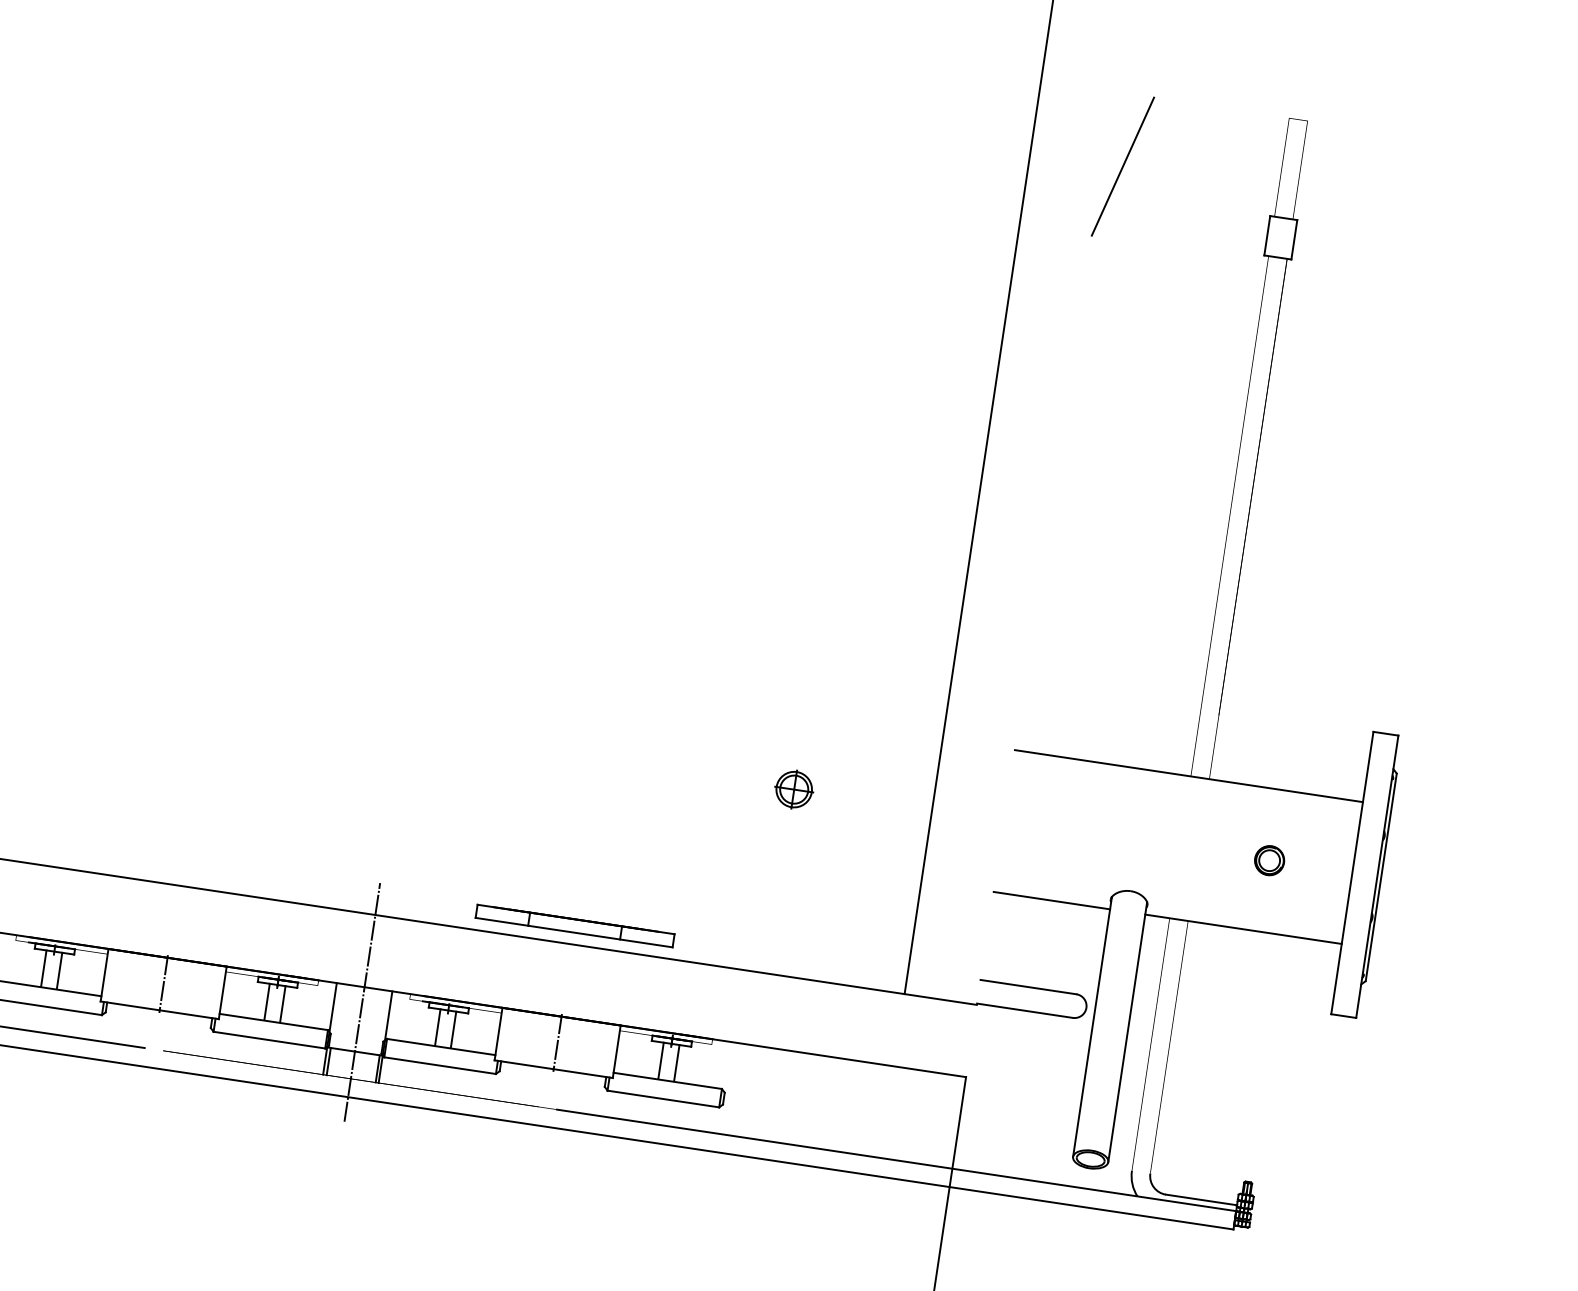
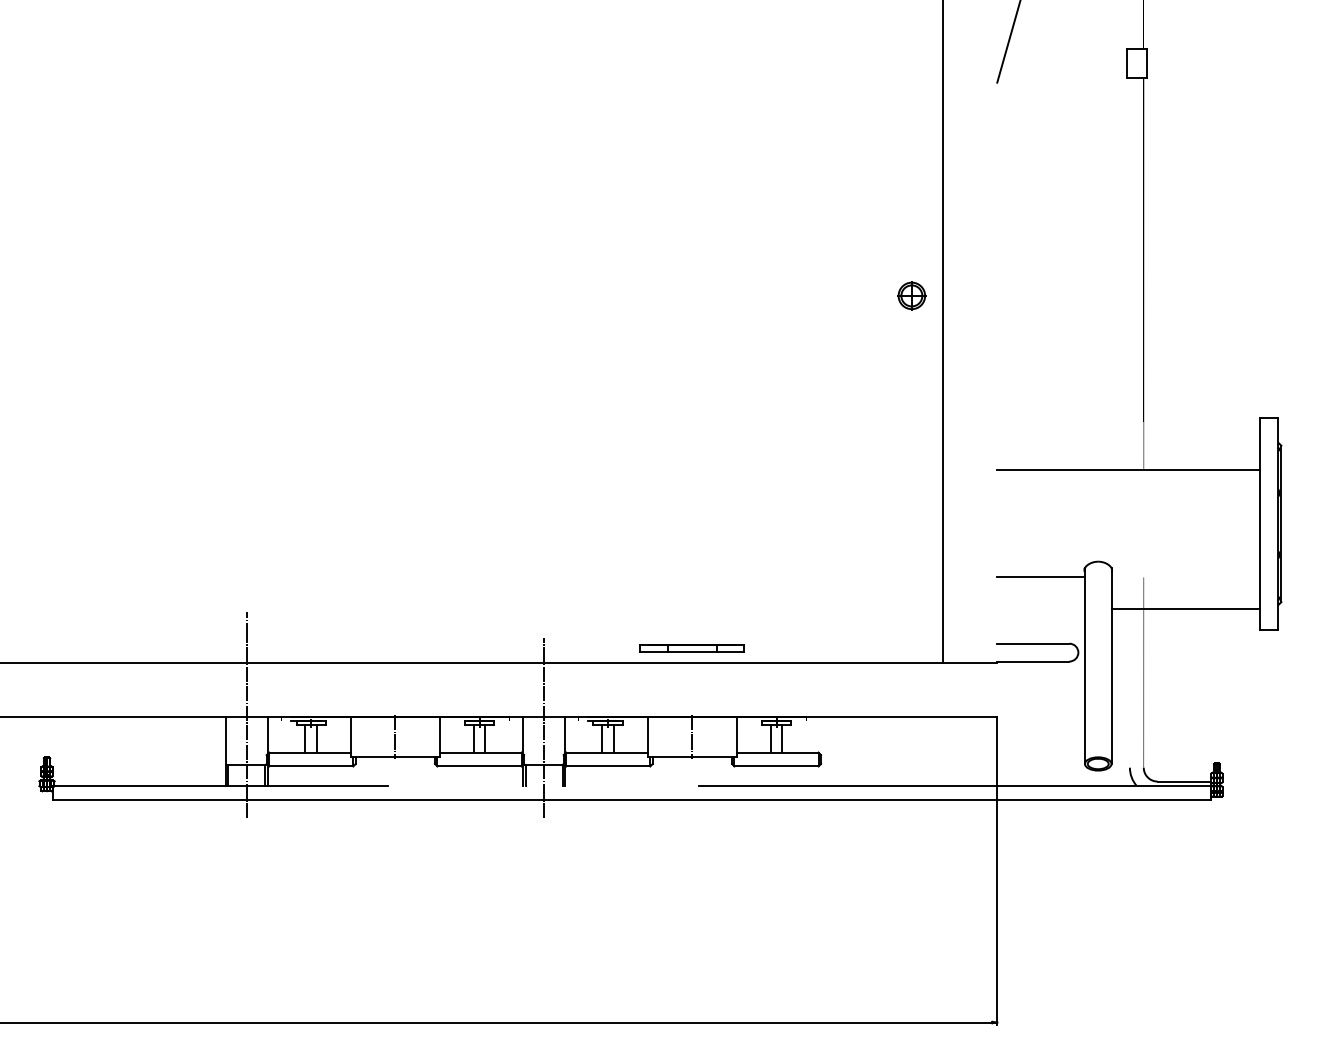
part: (793, 788) -> (911, 295), moved
part: (1268, 859) -> (1196, 523), removed
part: (575, 925) -> (692, 648), size x0.7
line: (1243, 929) -> (1185, 609), moved

